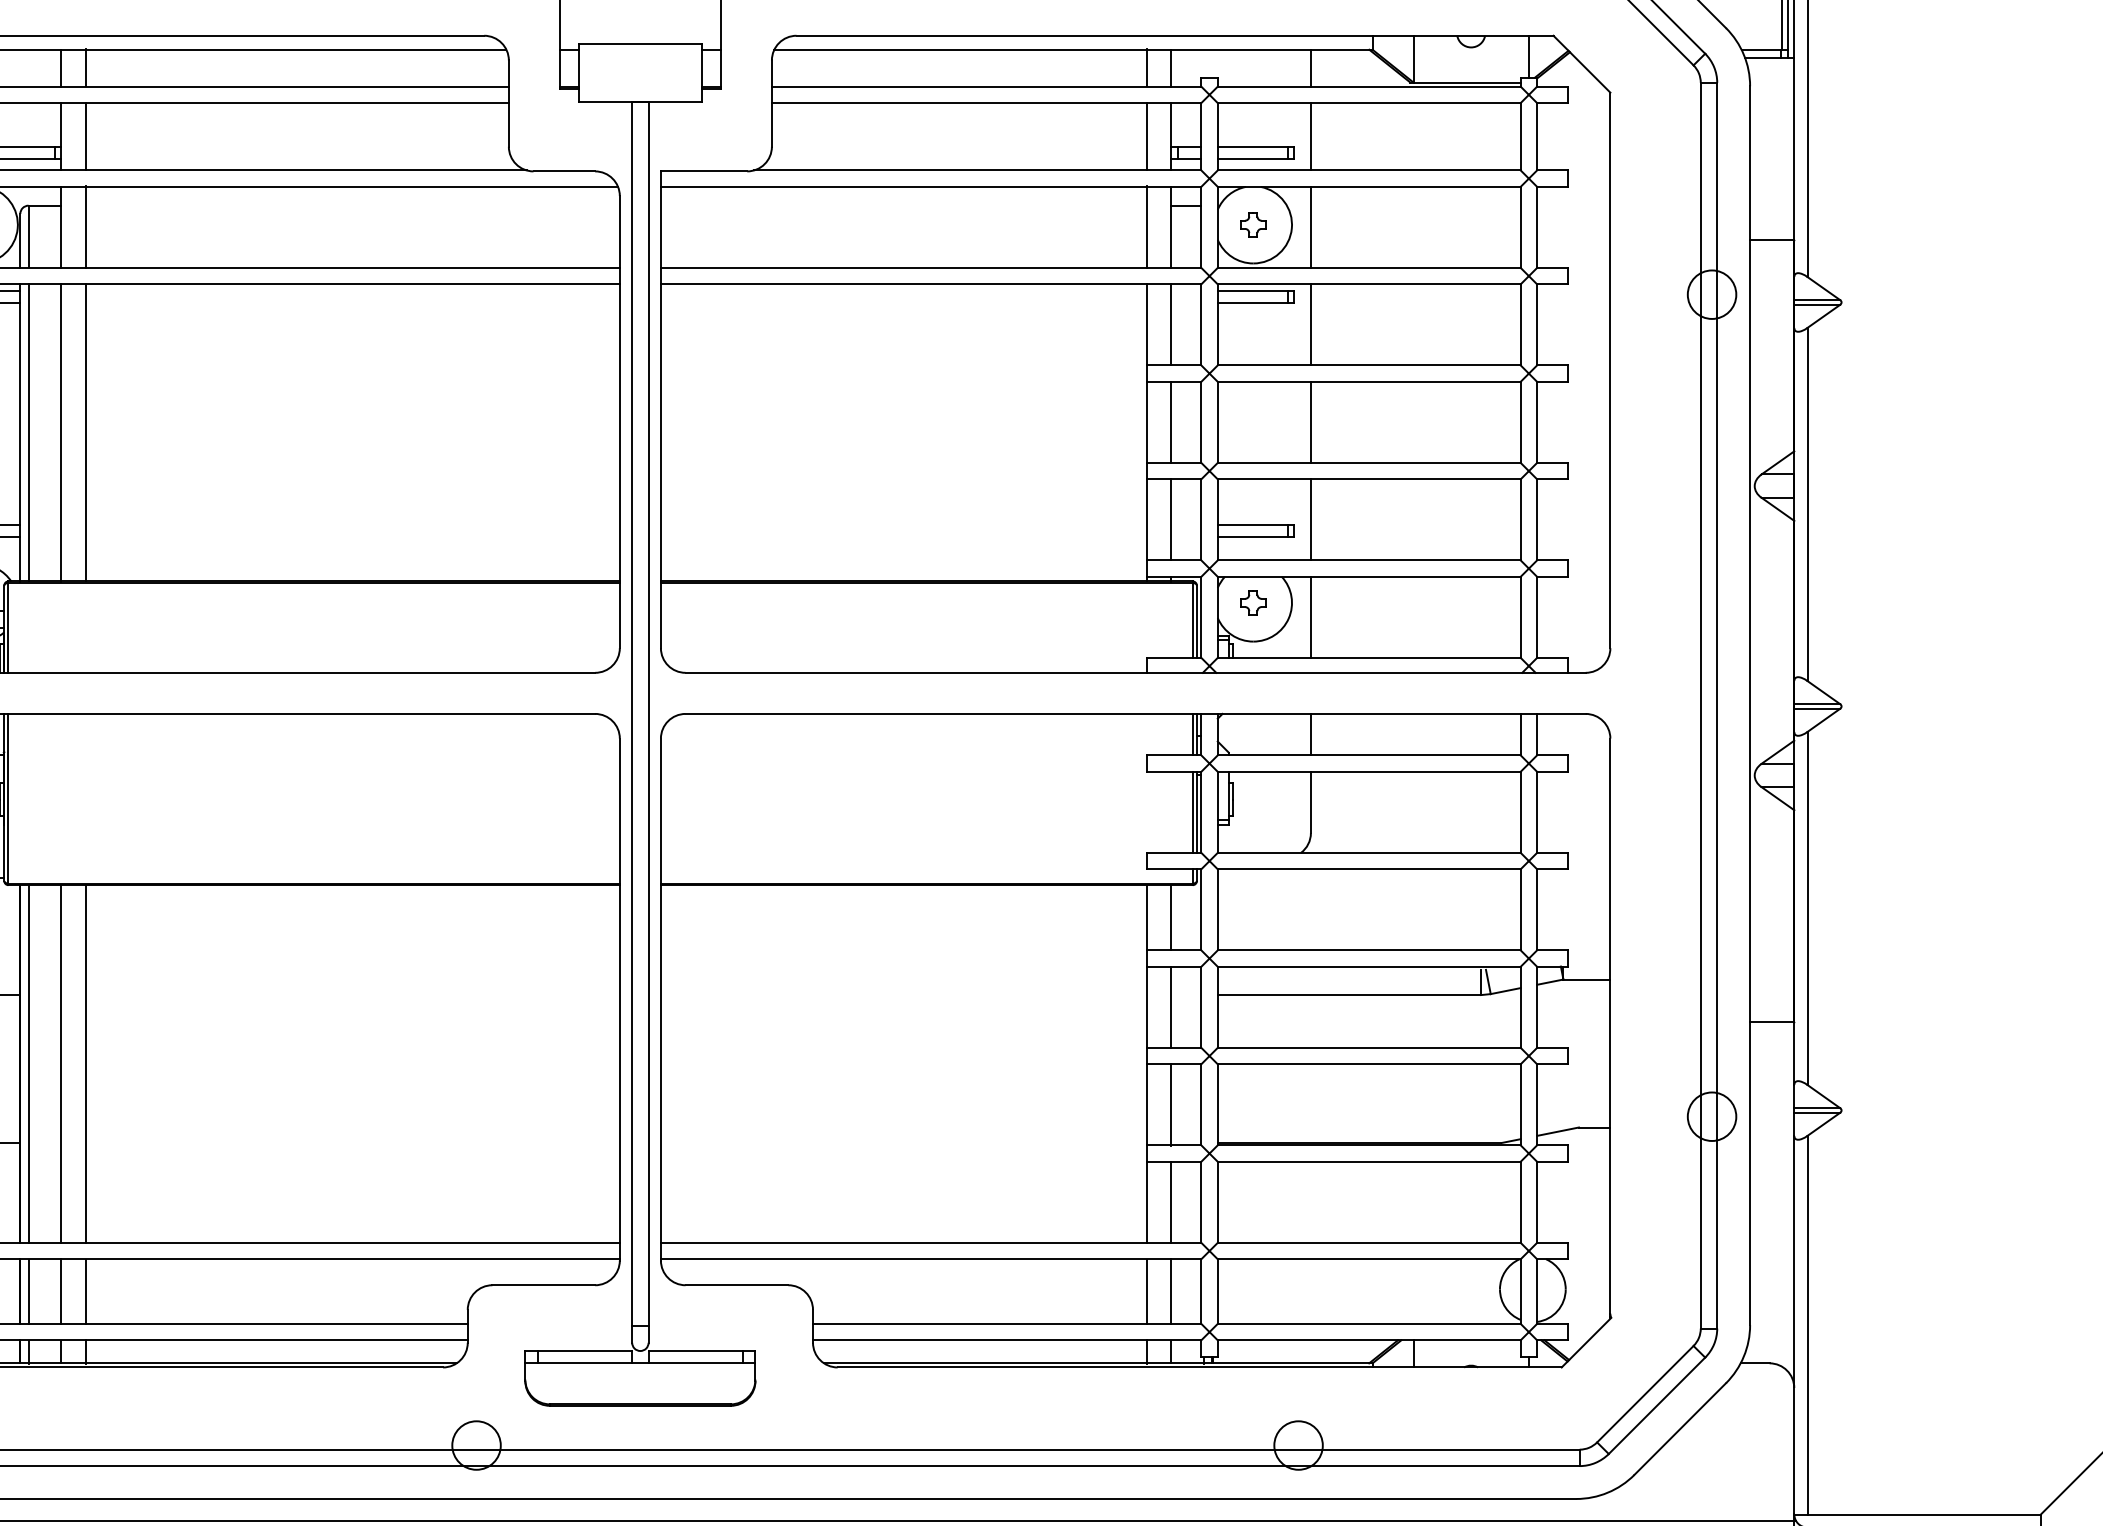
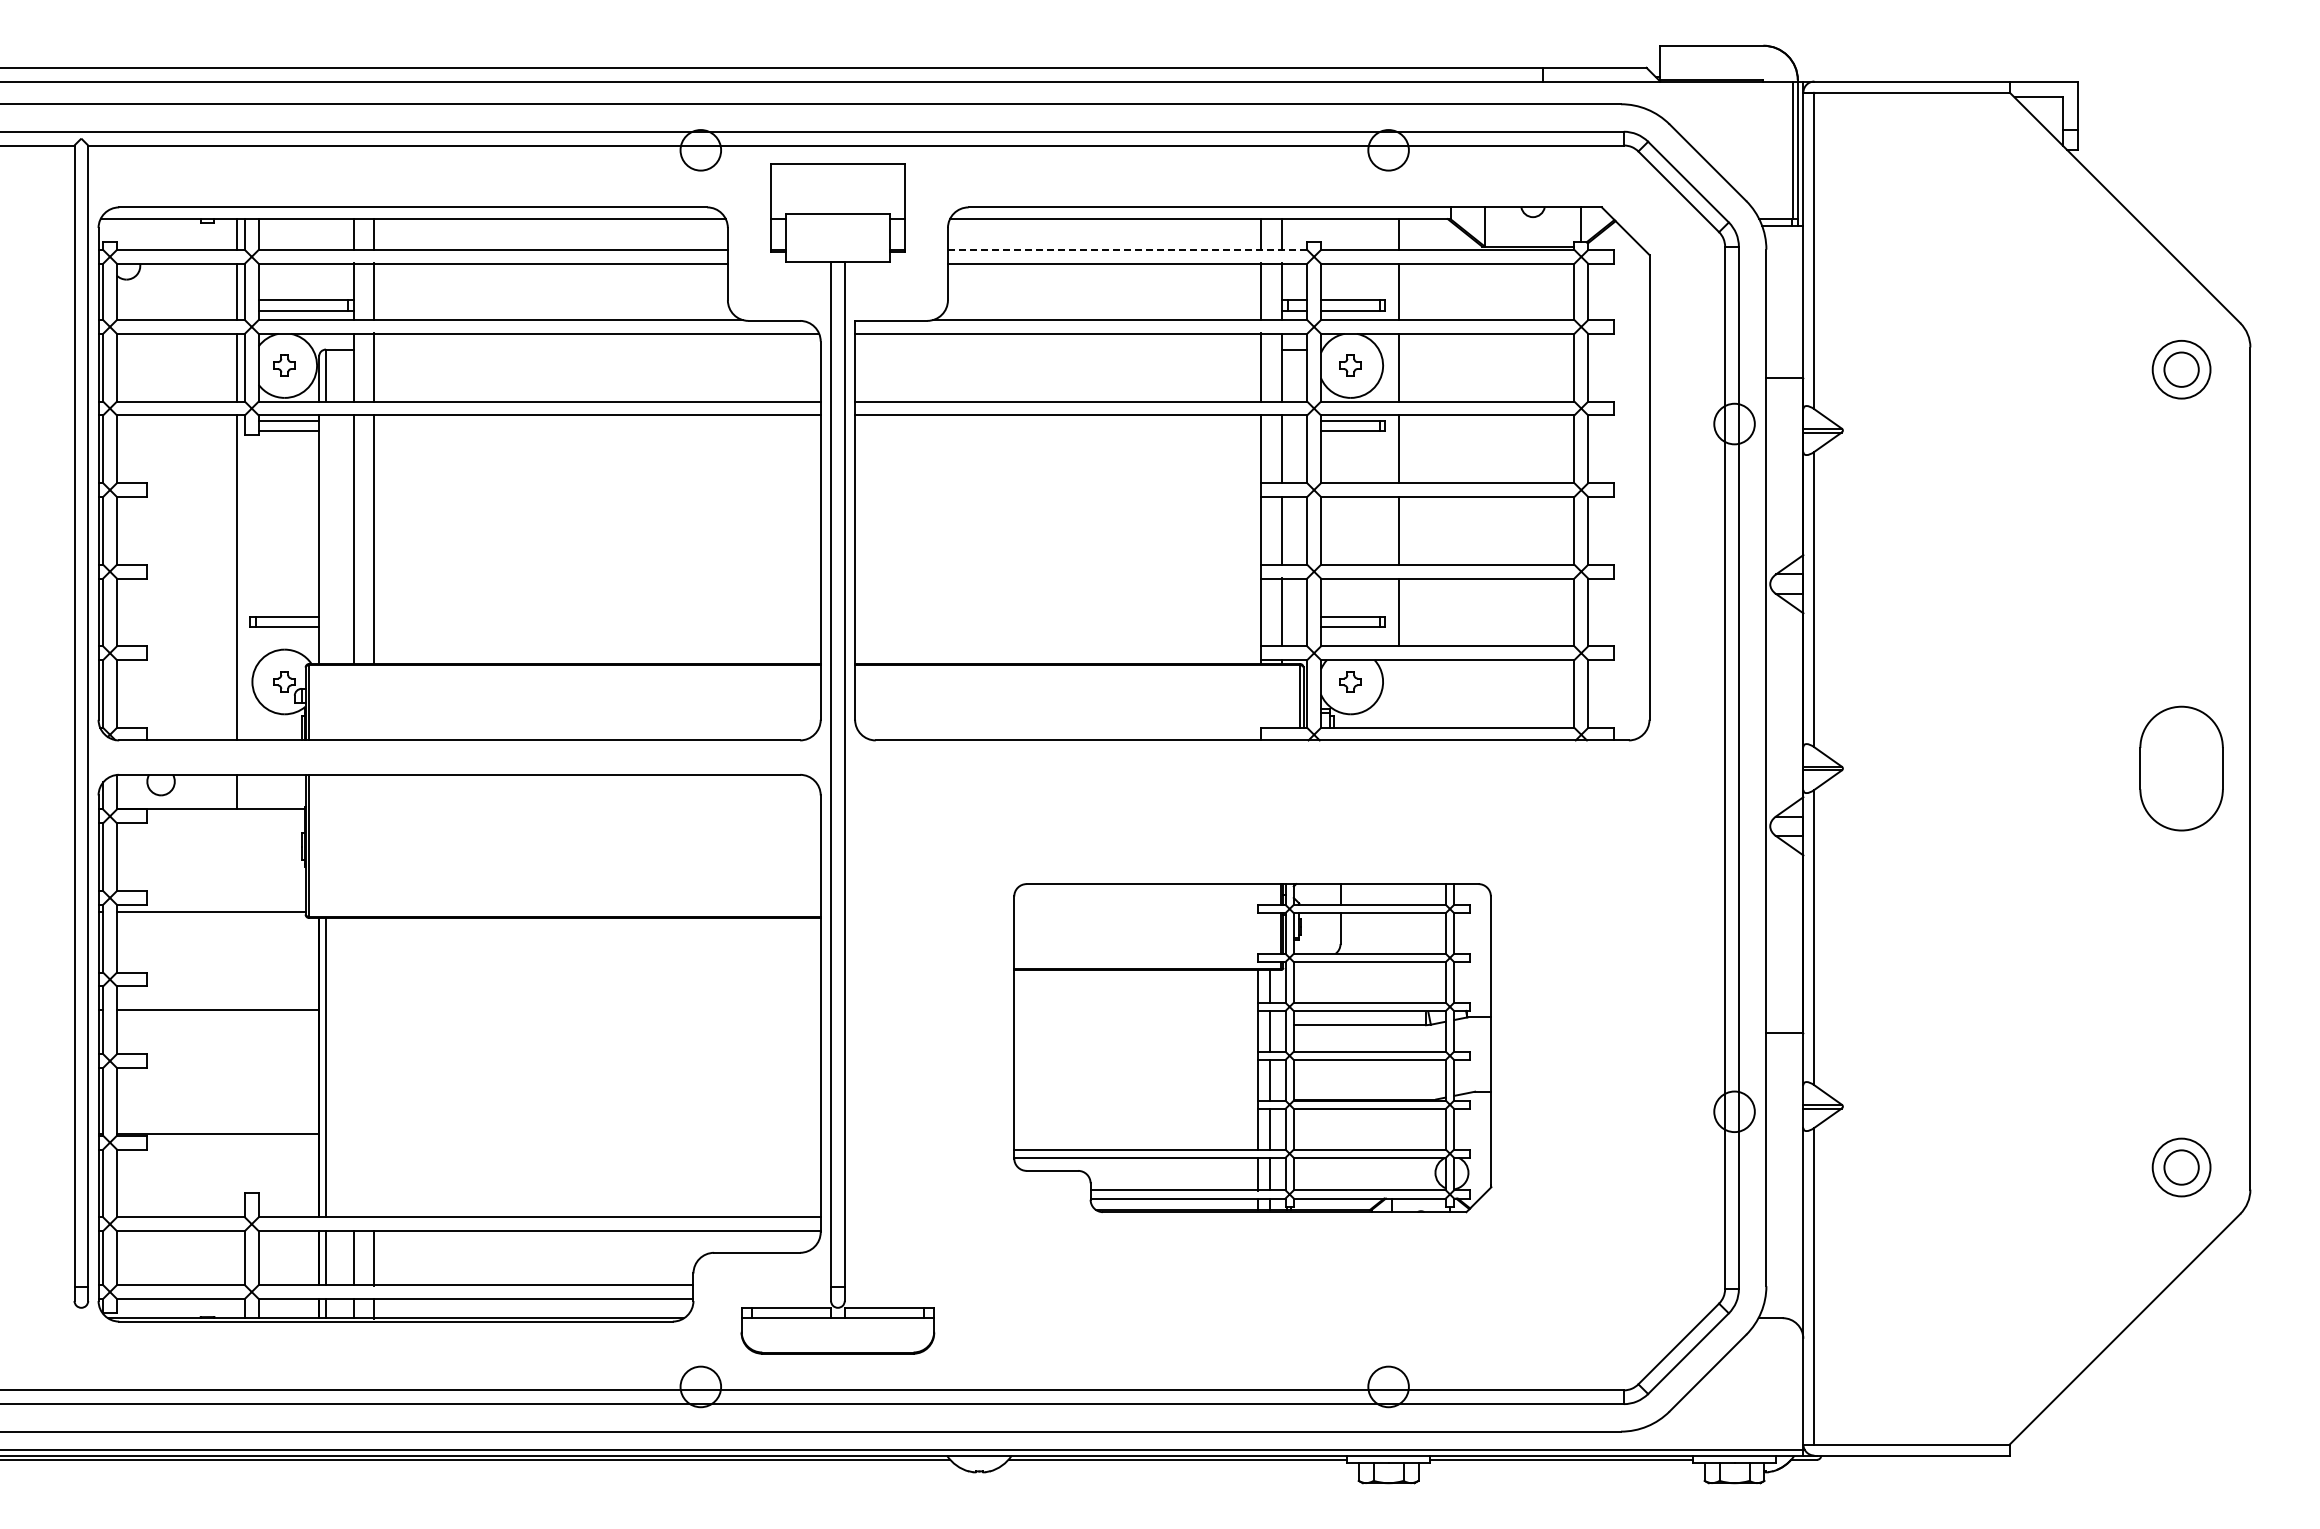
line: (986, 86) -> (1127, 249), solid -> dashed
line: (29, 432) -> (326, 539), removed
line: (1310, 616) -> (1398, 693), removed
part: (1135, 1039) -> (1252, 1047), size x0.6
line: (61, 1063) -> (353, 1067), removed
line: (86, 1063) -> (374, 1067), removed

